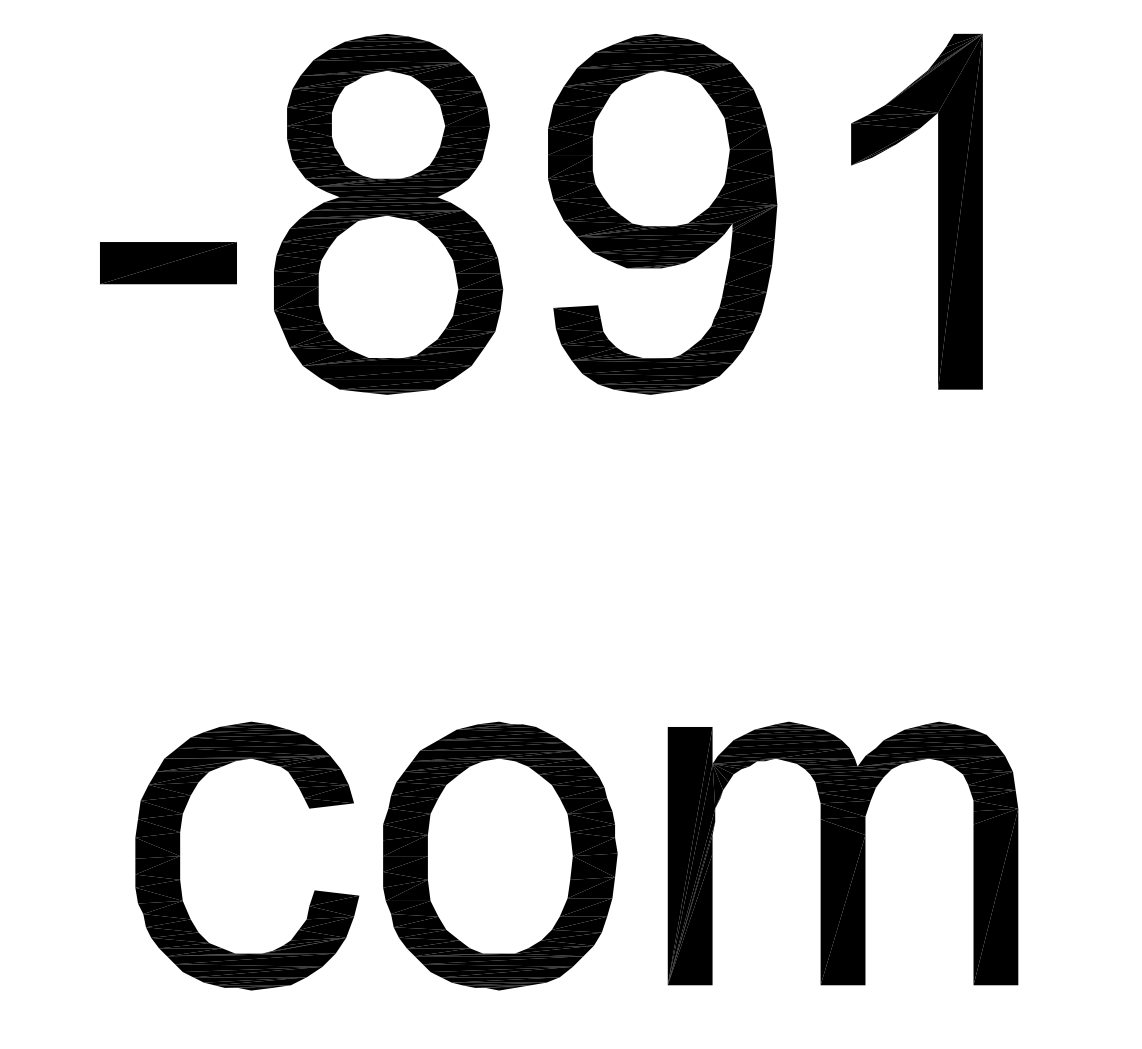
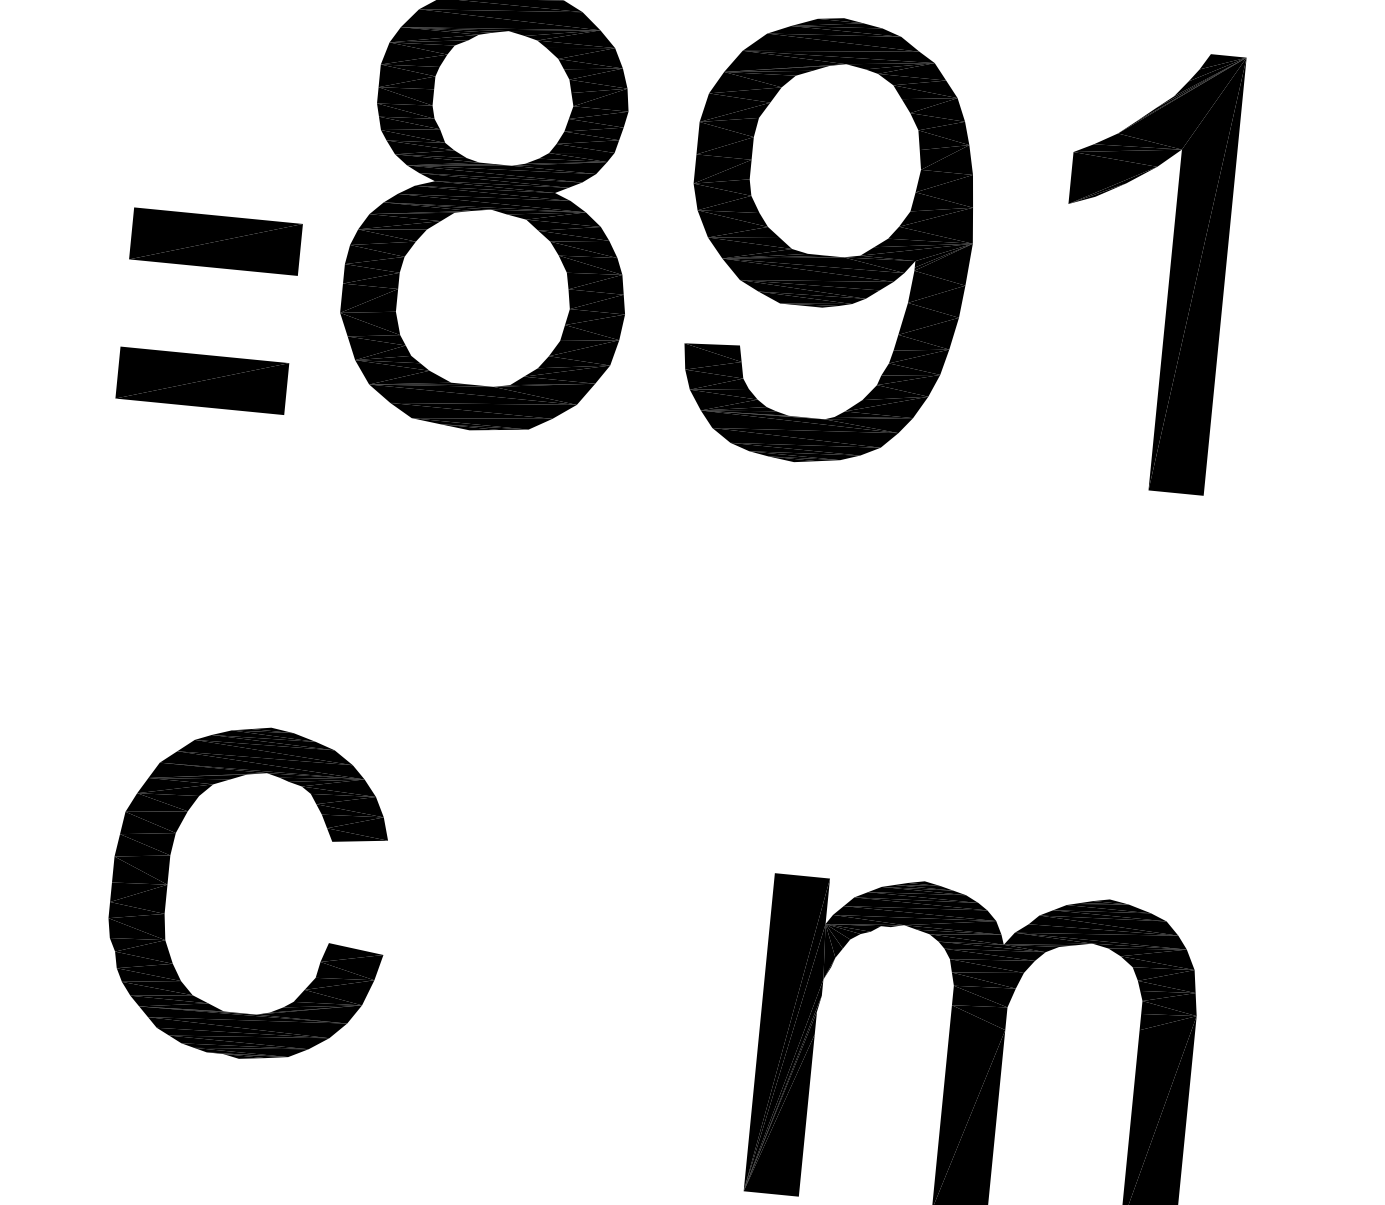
part: (168, 376) -> (202, 381), added
part: (180, 855) -> (167, 883), moved
part: (500, 855) -> (553, 1011), removed

